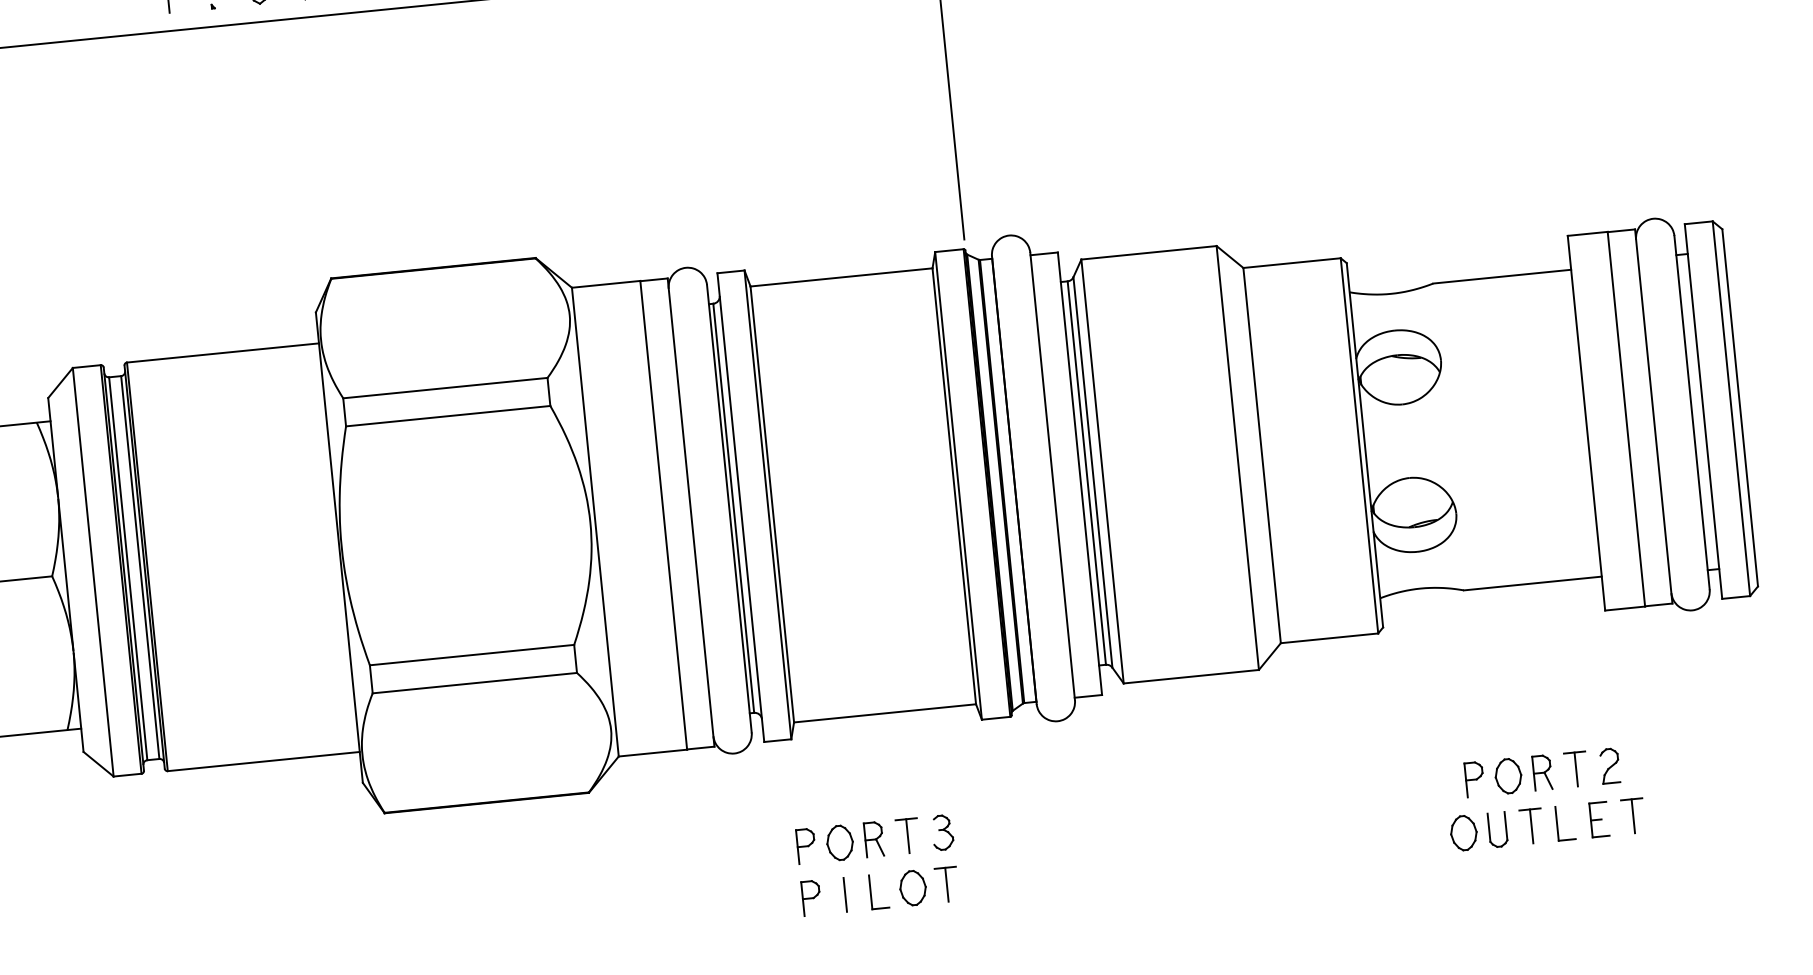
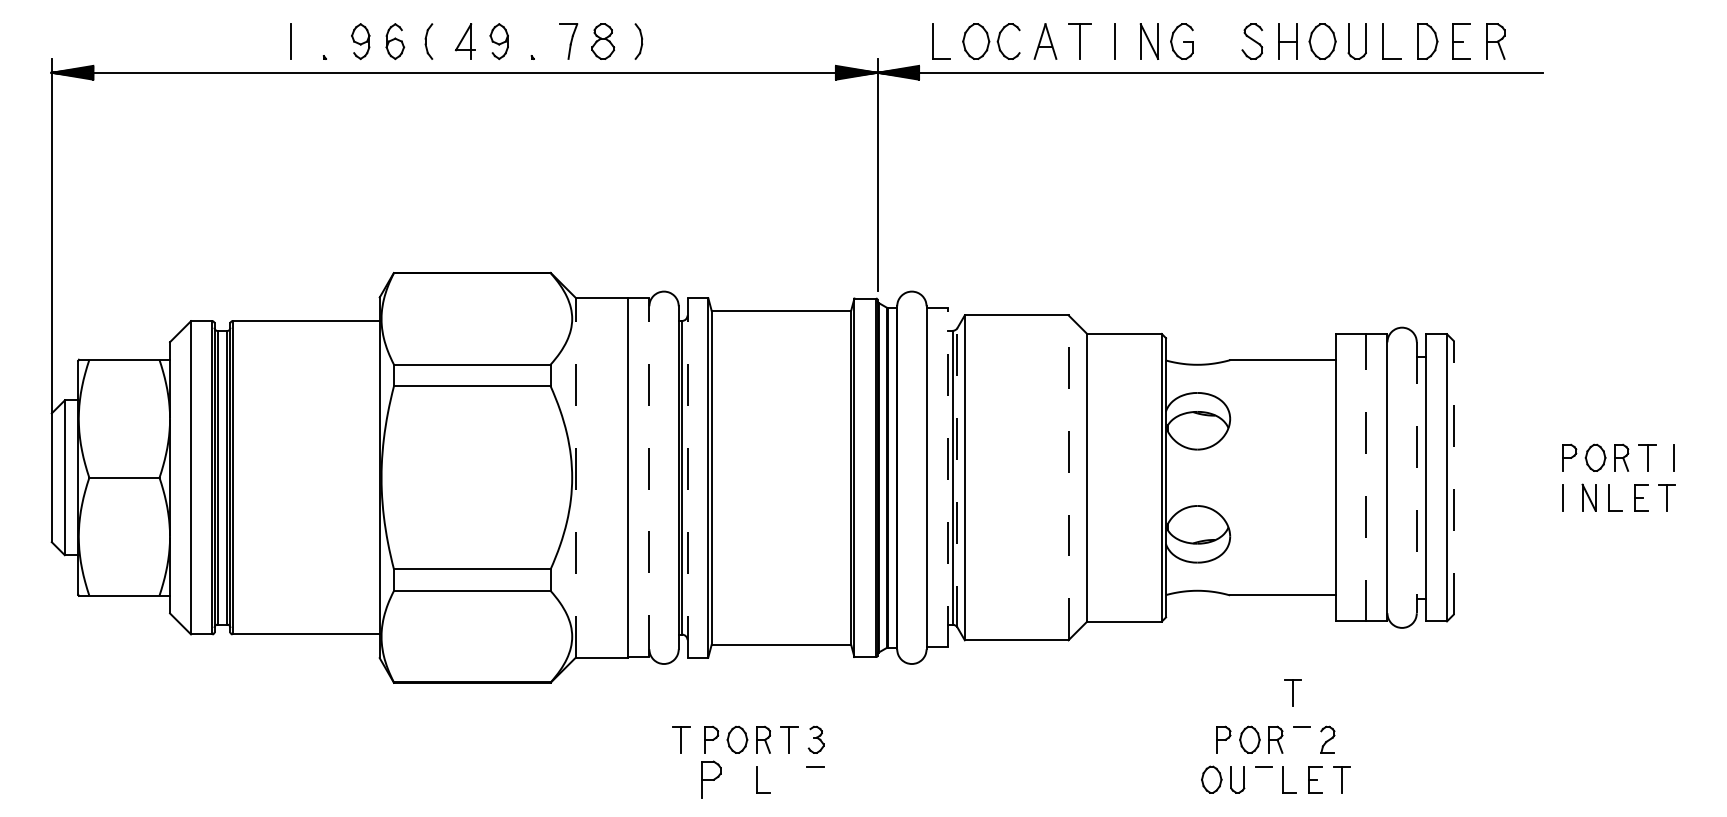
line: (1739, 407) -> (1453, 477), solid -> dashed
line: (1691, 413) -> (1416, 478), solid -> dashed
line: (1626, 418) -> (1366, 477), solid -> dashed
line: (1237, 457) -> (1068, 477), solid -> dashed
line: (1092, 472) -> (957, 477), solid -> dashed
line: (1079, 473) -> (947, 477), solid -> dashed
line: (740, 507) -> (687, 477), solid -> dashed
line: (691, 512) -> (649, 477), solid -> dashed
line: (595, 521) -> (576, 477), solid -> dashed
part: (1557, 708) -> (1292, 692), added
line: (1575, 769) -> (1301, 739), removed
line: (1531, 826) -> (1263, 779), removed
part: (767, 849) -> (681, 739), added
line: (947, 884) -> (815, 779), removed
part: (913, 887) -> (789, 779), removed
line: (845, 894) -> (737, 779), removed
part: (811, 897) -> (711, 779), size x1.4

